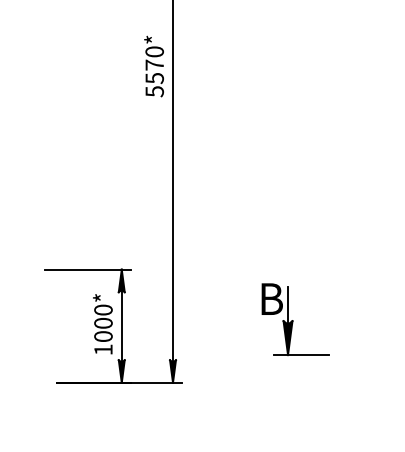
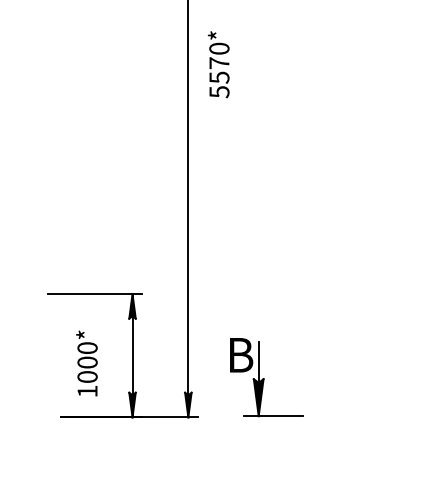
text: (153, 66) -> (218, 64), moved
part: (295, 319) -> (266, 377), moved
text: (102, 324) -> (86, 363), moved

